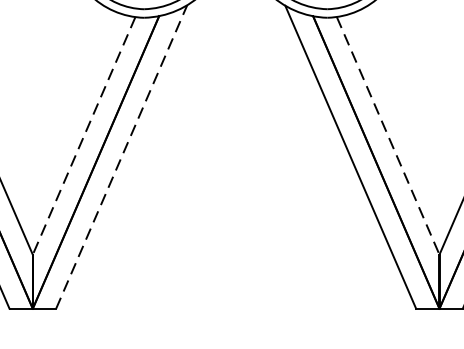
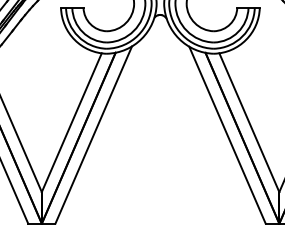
line: (83, 135) -> (71, 122), dashed -> solid
line: (388, 135) -> (249, 122), dashed -> solid
line: (121, 157) -> (93, 135), dashed -> solid

